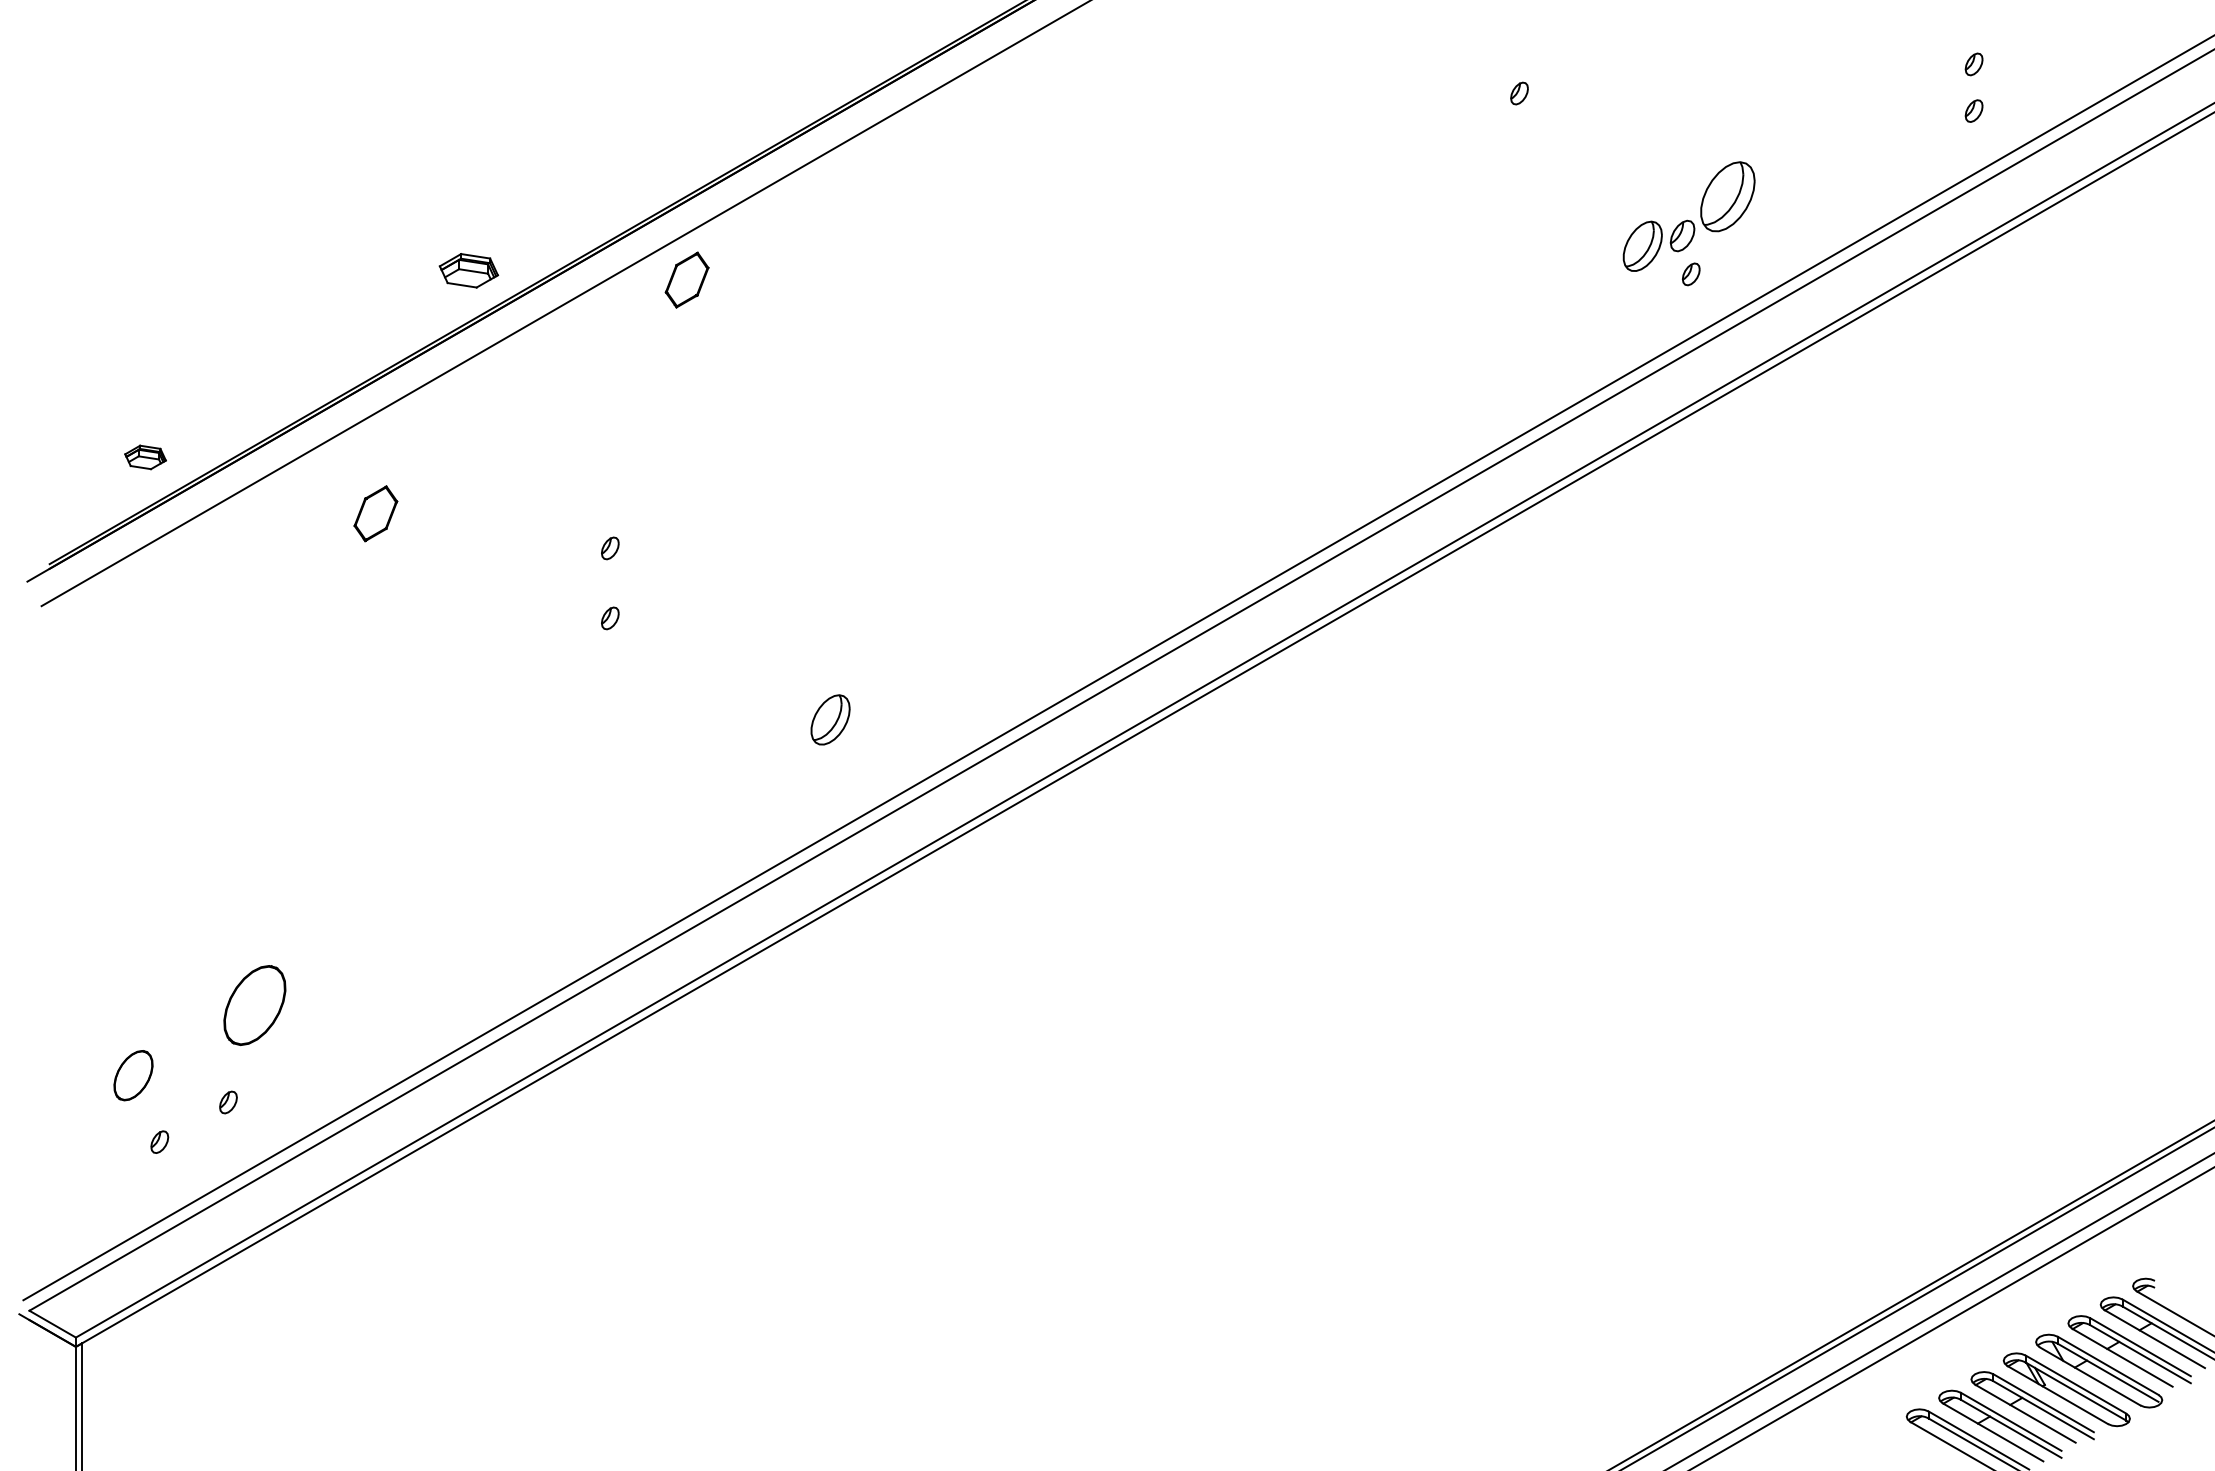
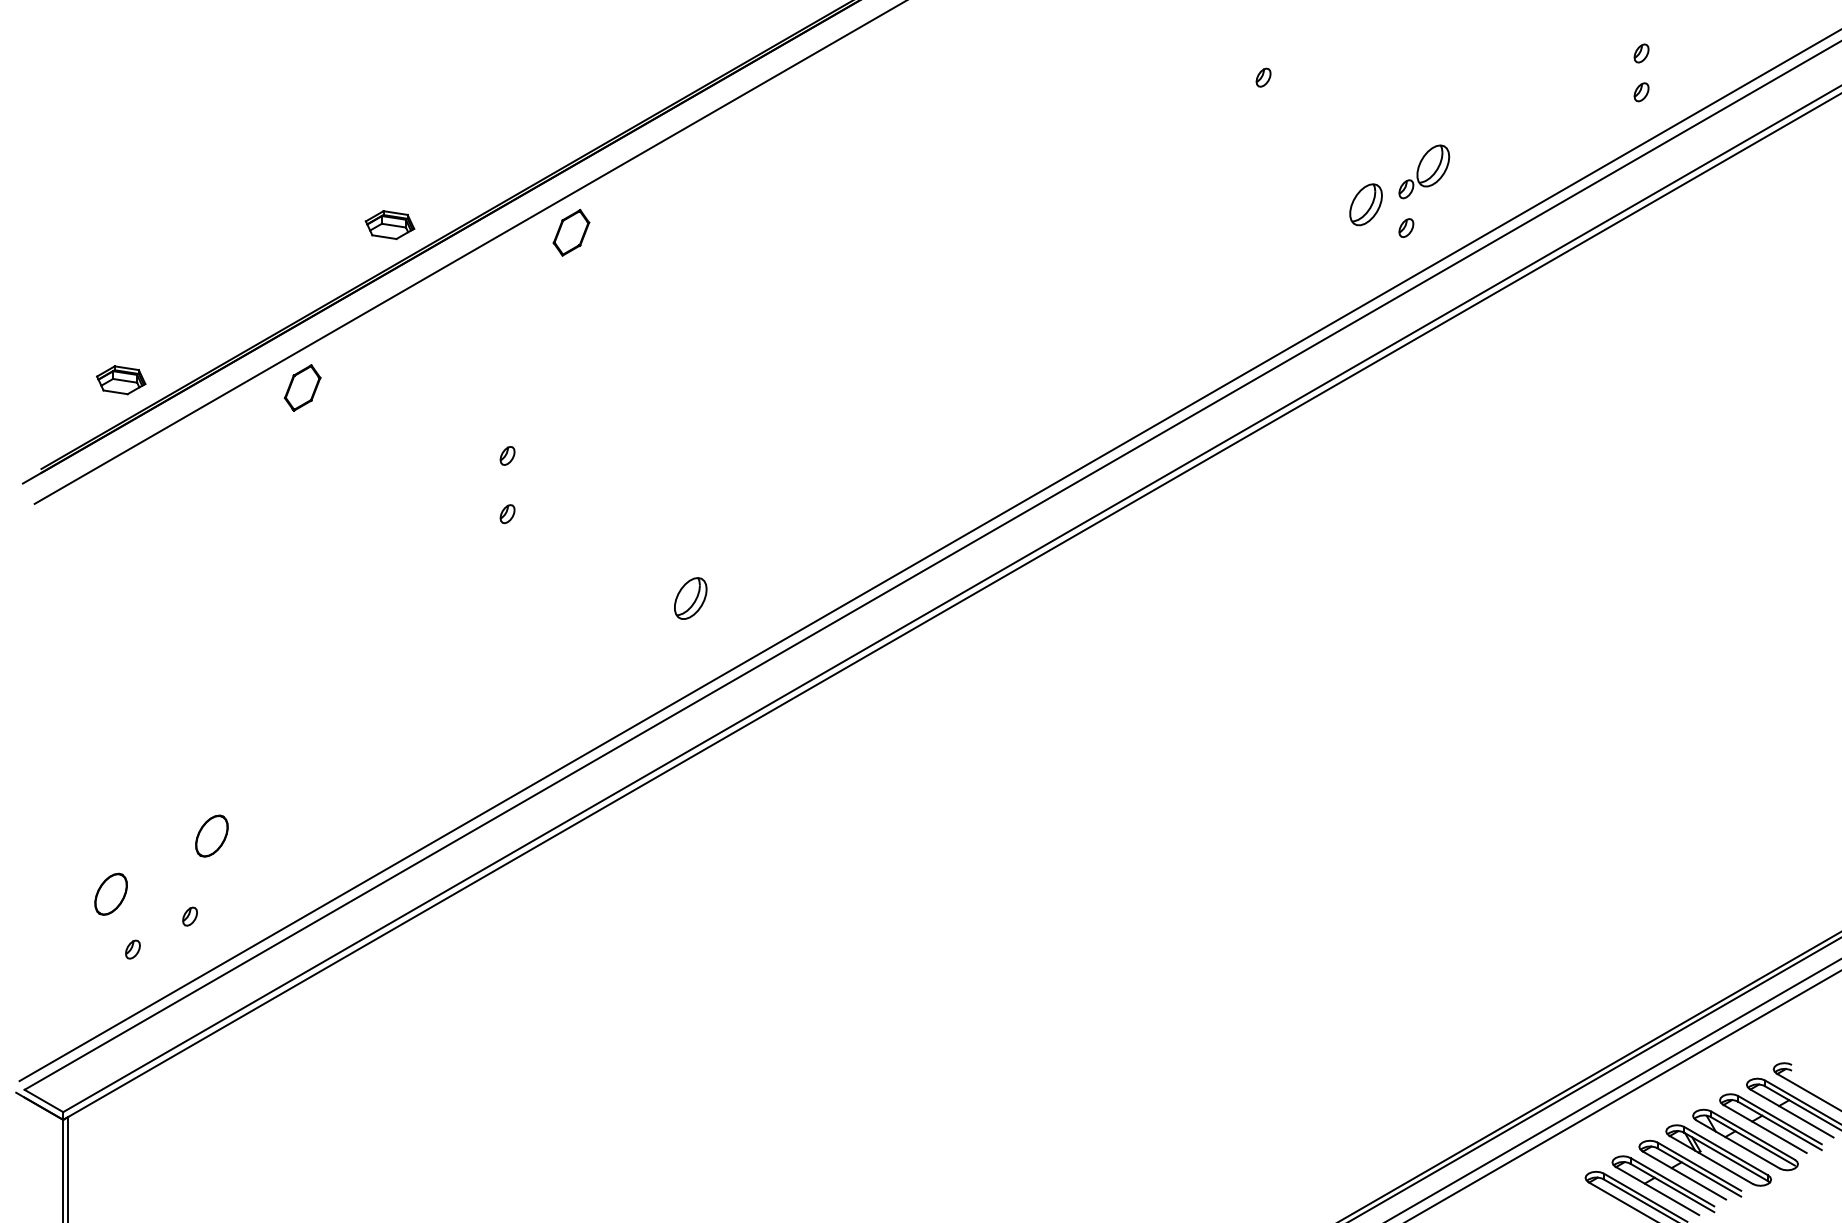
part: (1712, 206) -> (1424, 171), size x0.71
part: (145, 457) -> (121, 380), size x1.43
part: (375, 513) -> (302, 387), moved
part: (254, 1005) -> (211, 836), size x0.62

